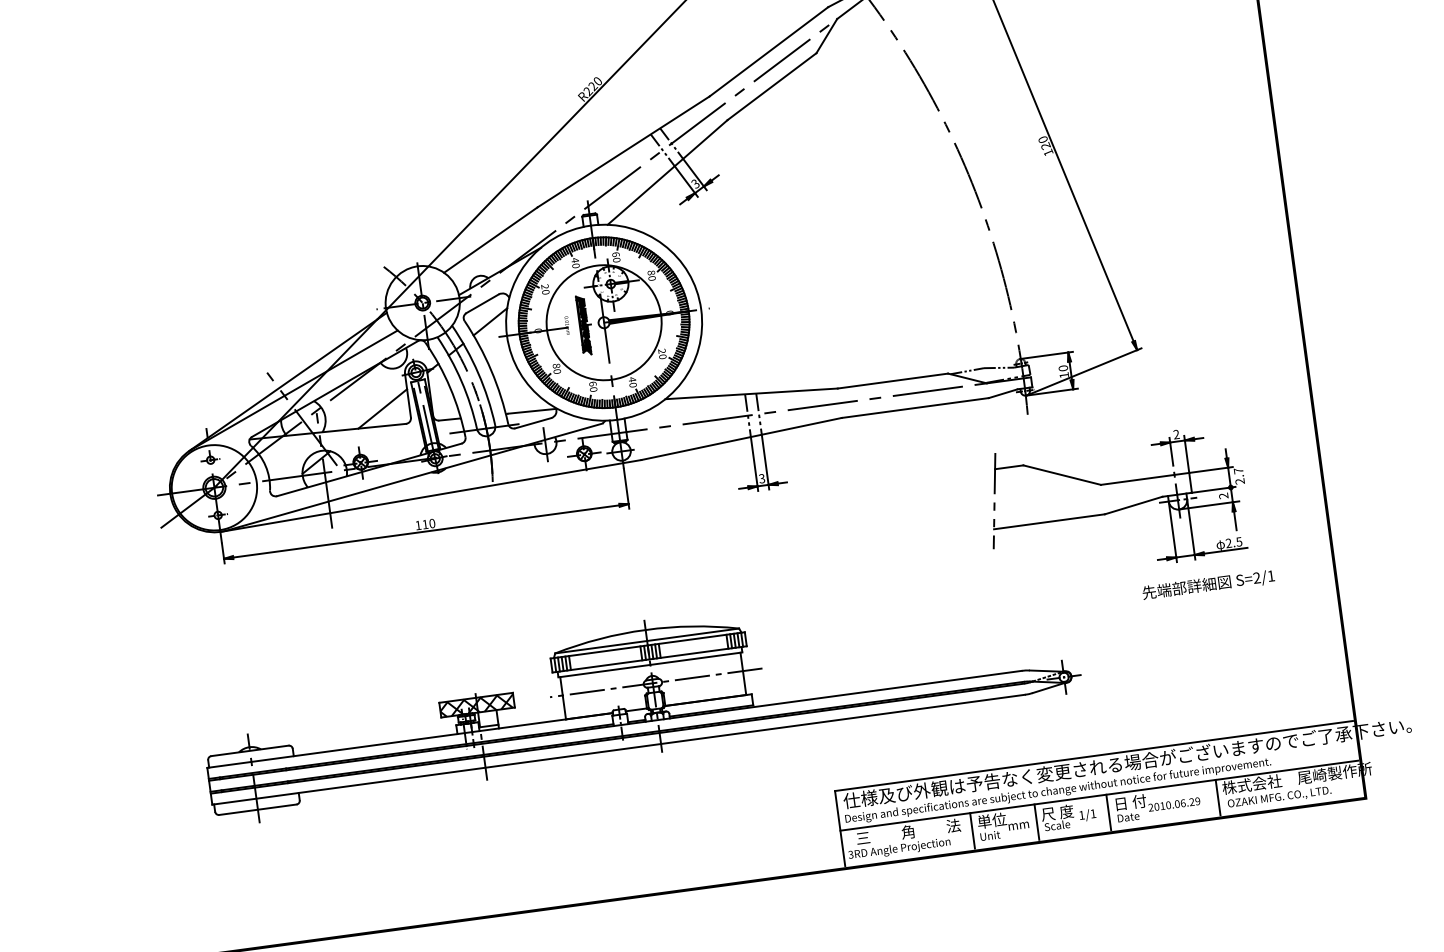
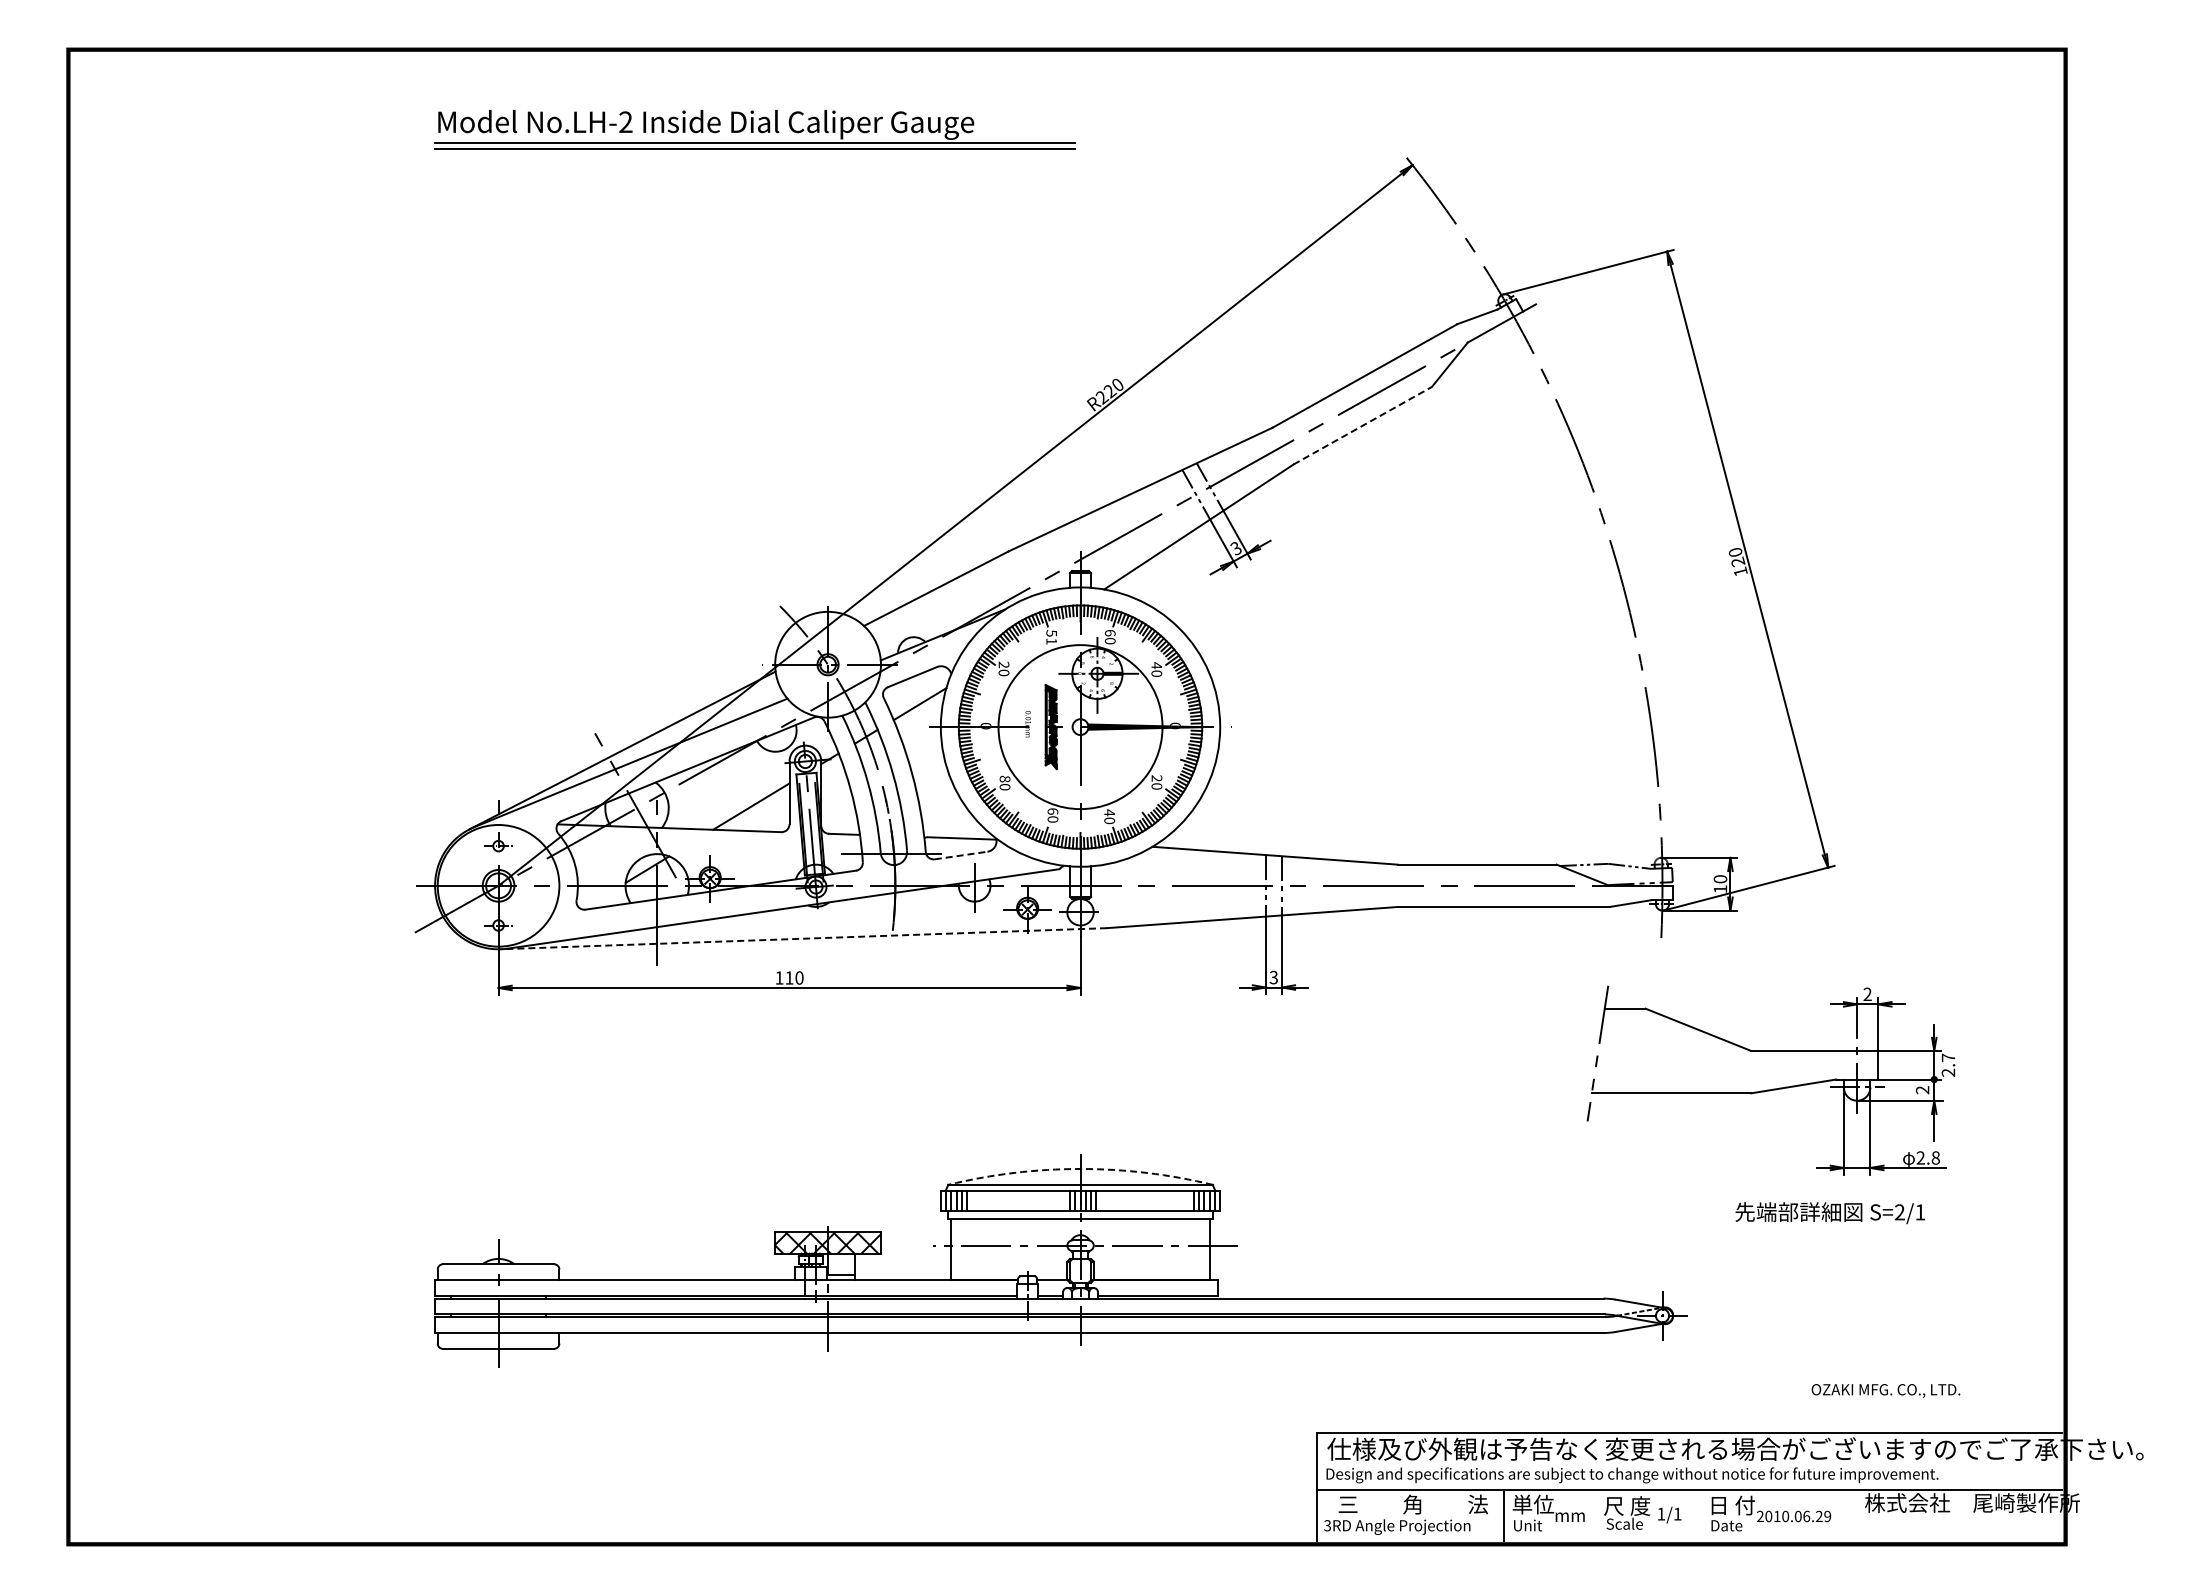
line: (772, 86) -> (1363, 425), solid -> dashed
text: (575, 262) -> (1051, 636), 40 -> 51
text: (651, 272) -> (1156, 665), 80 -> 40
line: (533, 423) -> (961, 855), solid -> dashed
line: (431, 495) -> (803, 938), solid -> dashed
text: (1239, 541) -> (1935, 1157), 2.5 -> 2.8
text: (1208, 585) -> (1829, 1213), moved
arc: (645, 629) -> (1080, 1168), solid -> dashed
line: (1218, 797) -> (1857, 1514), removed
text: (1279, 797) -> (1885, 1390), moved
line: (1108, 812) -> (1699, 1514), removed
line: (1036, 821) -> (1596, 1514), removed

